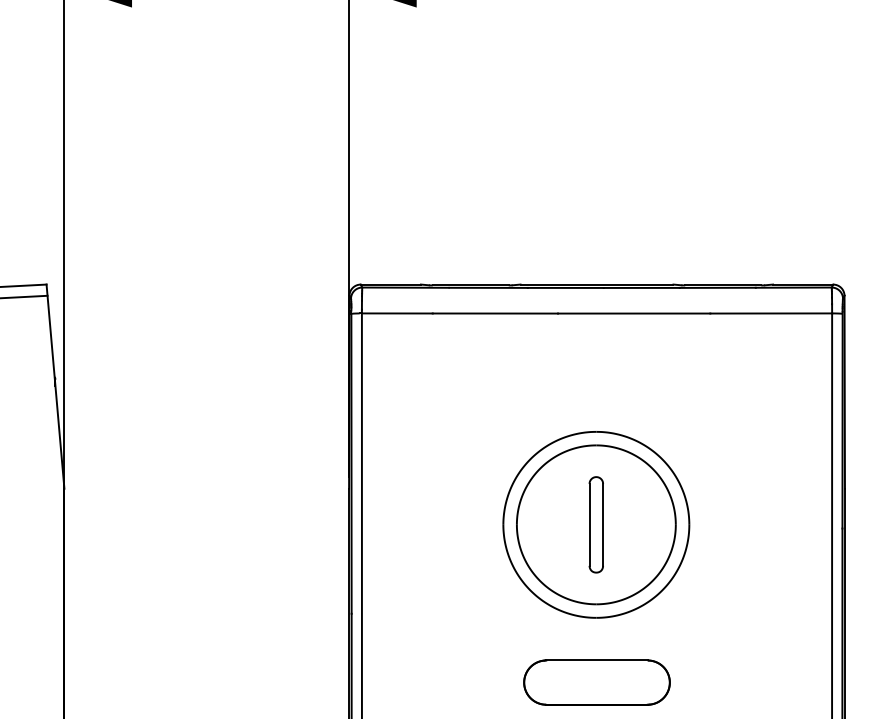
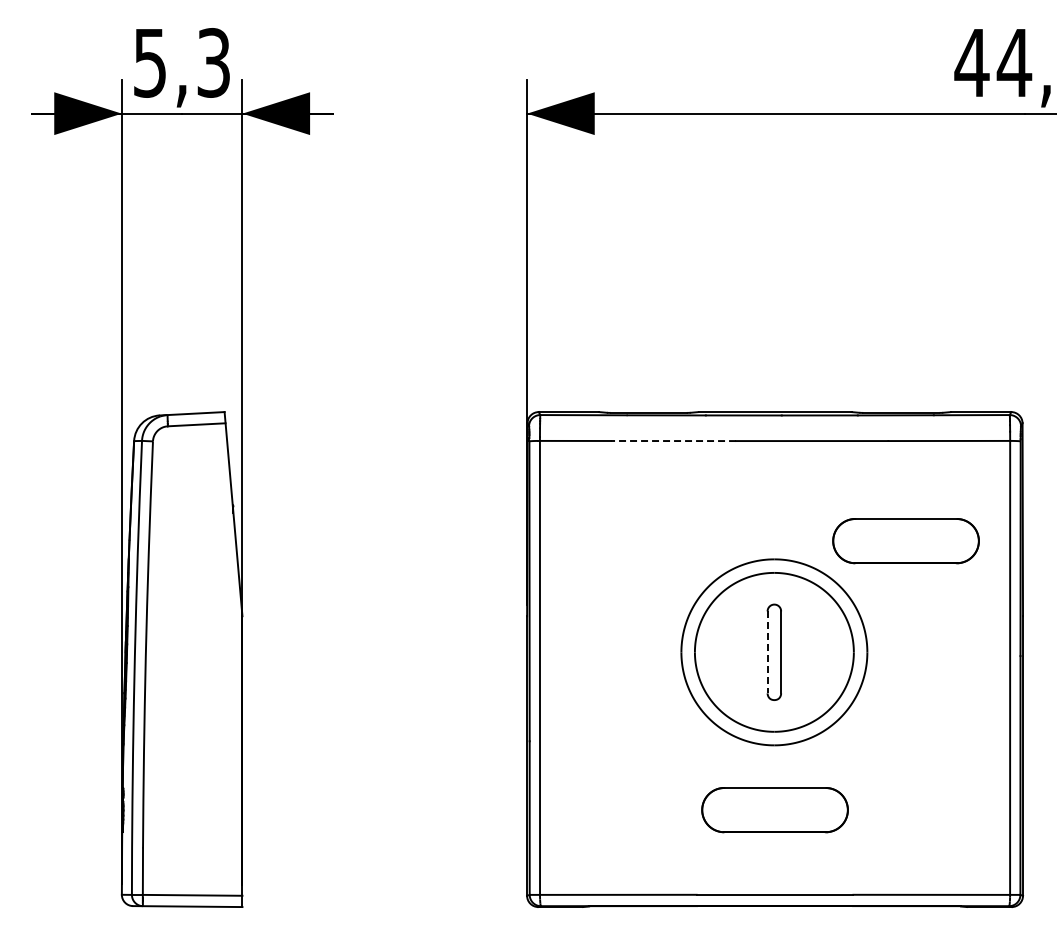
line: (495, 314) -> (673, 441), solid -> dashed
part: (727, 414) -> (905, 541), added
line: (589, 525) -> (767, 652), solid -> dashed

